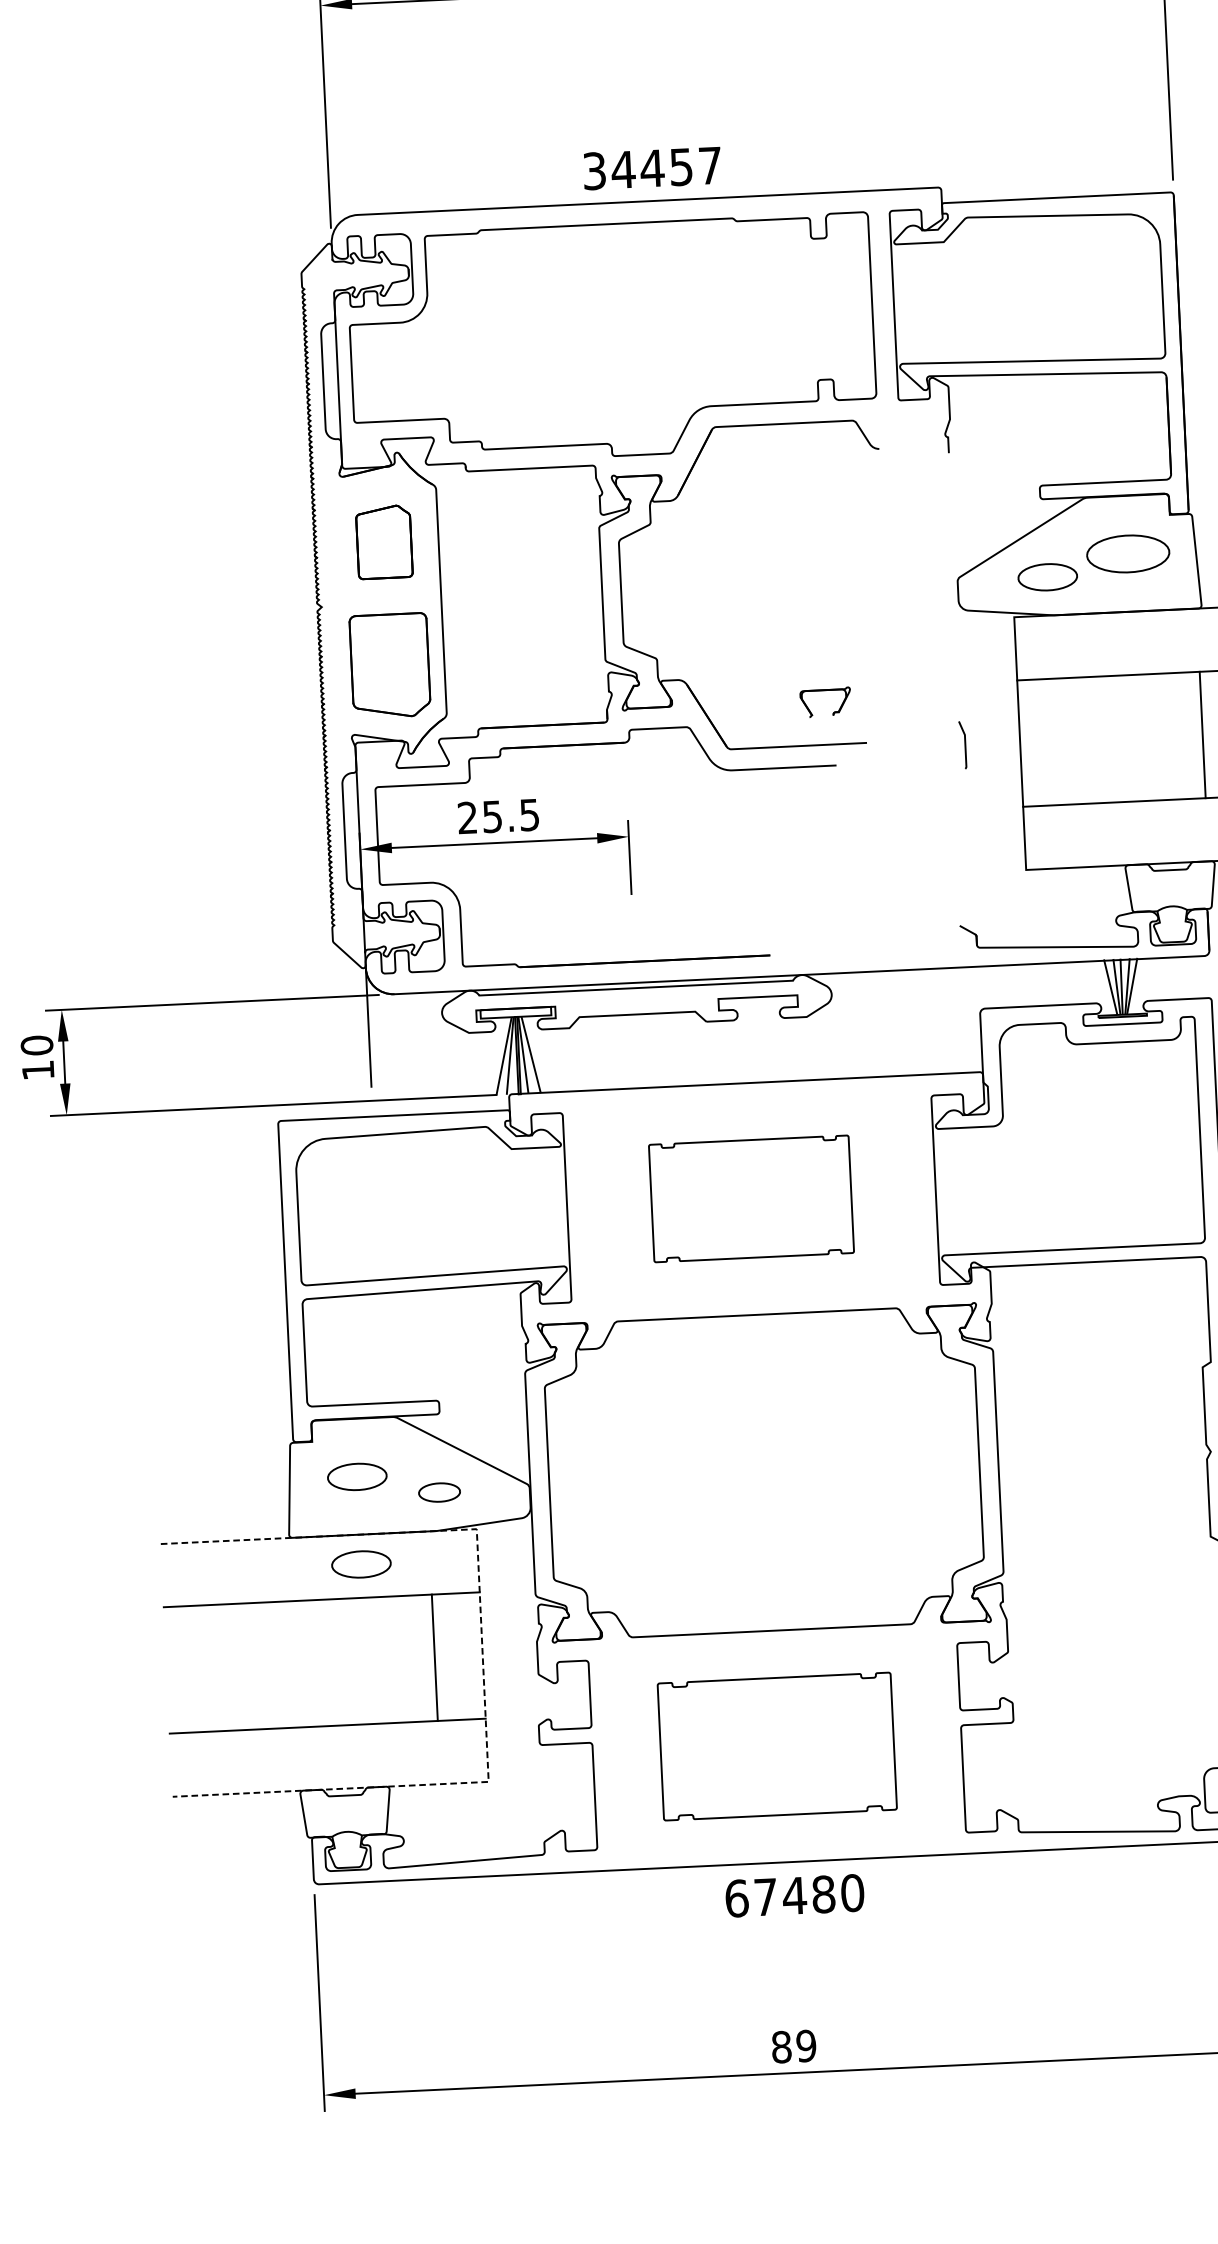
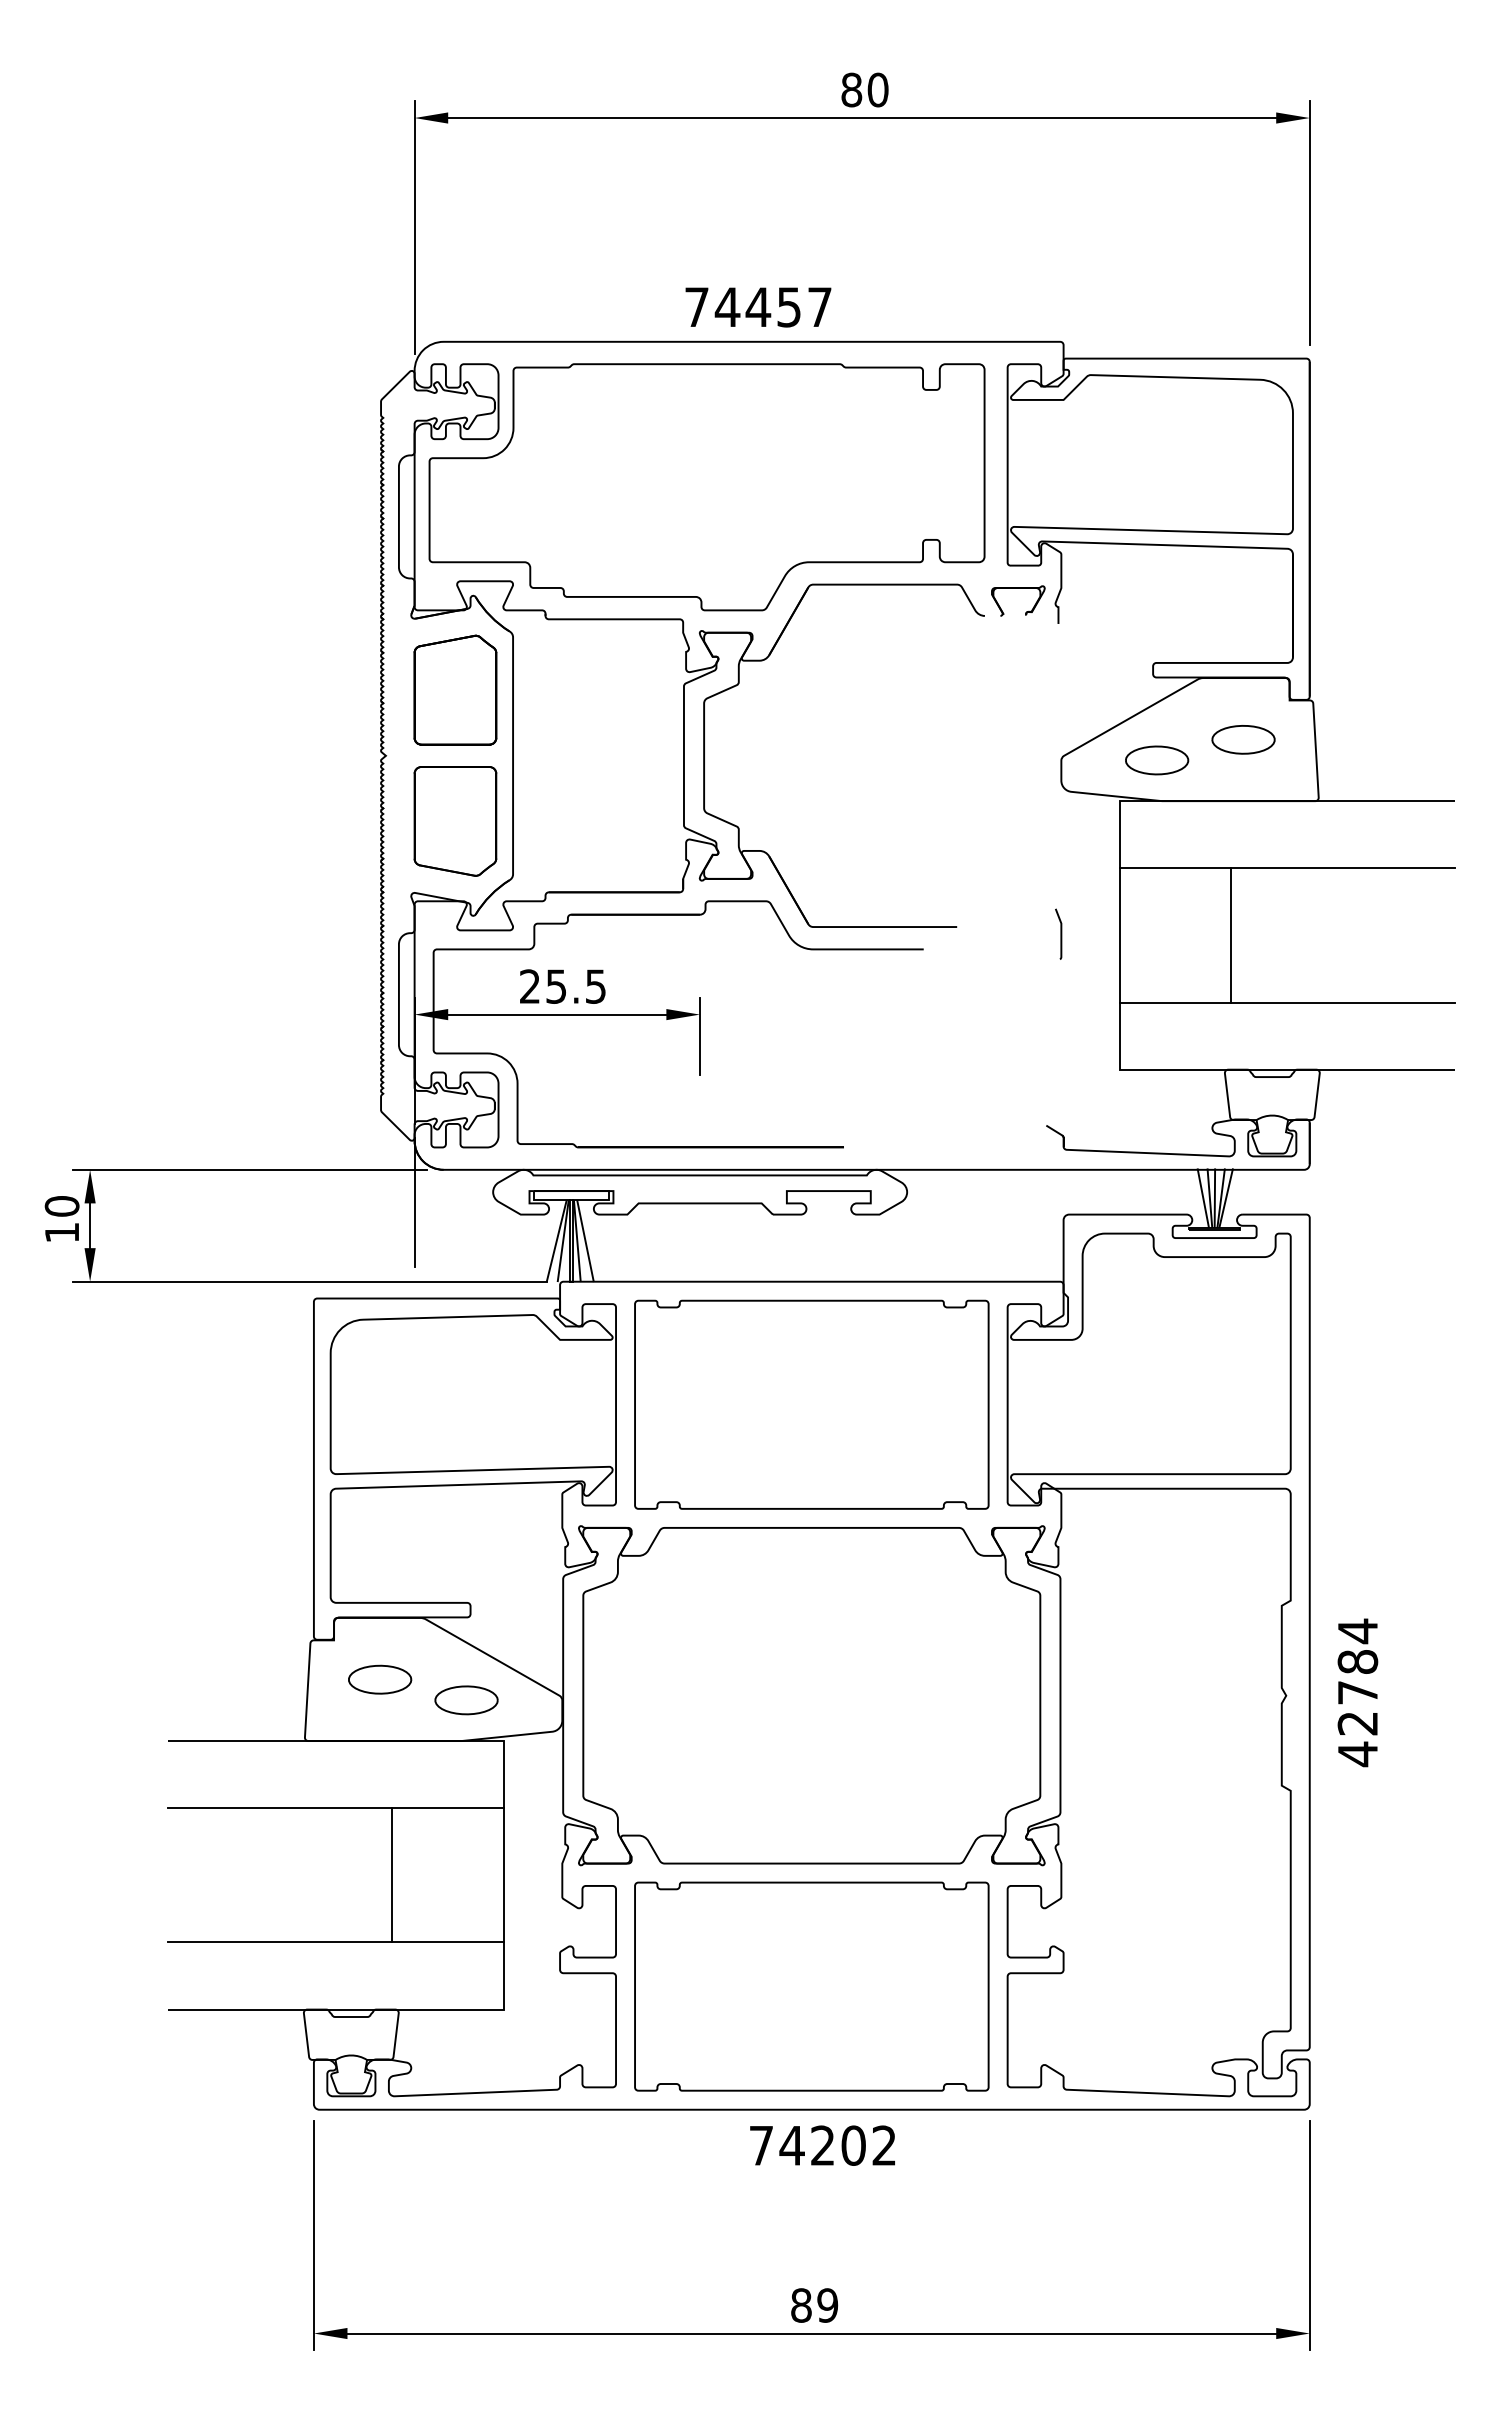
text: (594, 171) -> (696, 307), 34457 -> 74457
part: (384, 541) -> (455, 689), size x1.43
part: (1128, 553) -> (1243, 739), size x0.71
part: (825, 690) -> (1018, 588), moved
line: (1202, 735) -> (1231, 935), moved
part: (751, 1198) -> (811, 1404), size x1.67
part: (439, 1492) -> (466, 1700), size x1.43
part: (361, 1564) -> (380, 1772), removed
line: (483, 1655) -> (504, 1875), dashed -> solid
line: (435, 1657) -> (392, 1875), moved
part: (776, 1746) -> (811, 1986), size x1.43
text: (794, 1895) -> (822, 2145), 67480 -> 74202

